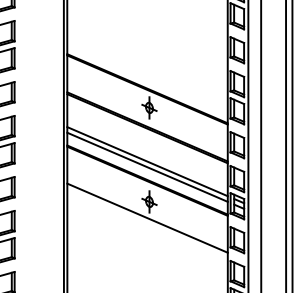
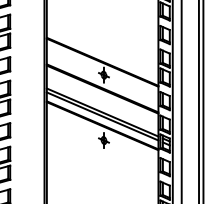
line: (147, 217) -> (102, 151), removed

